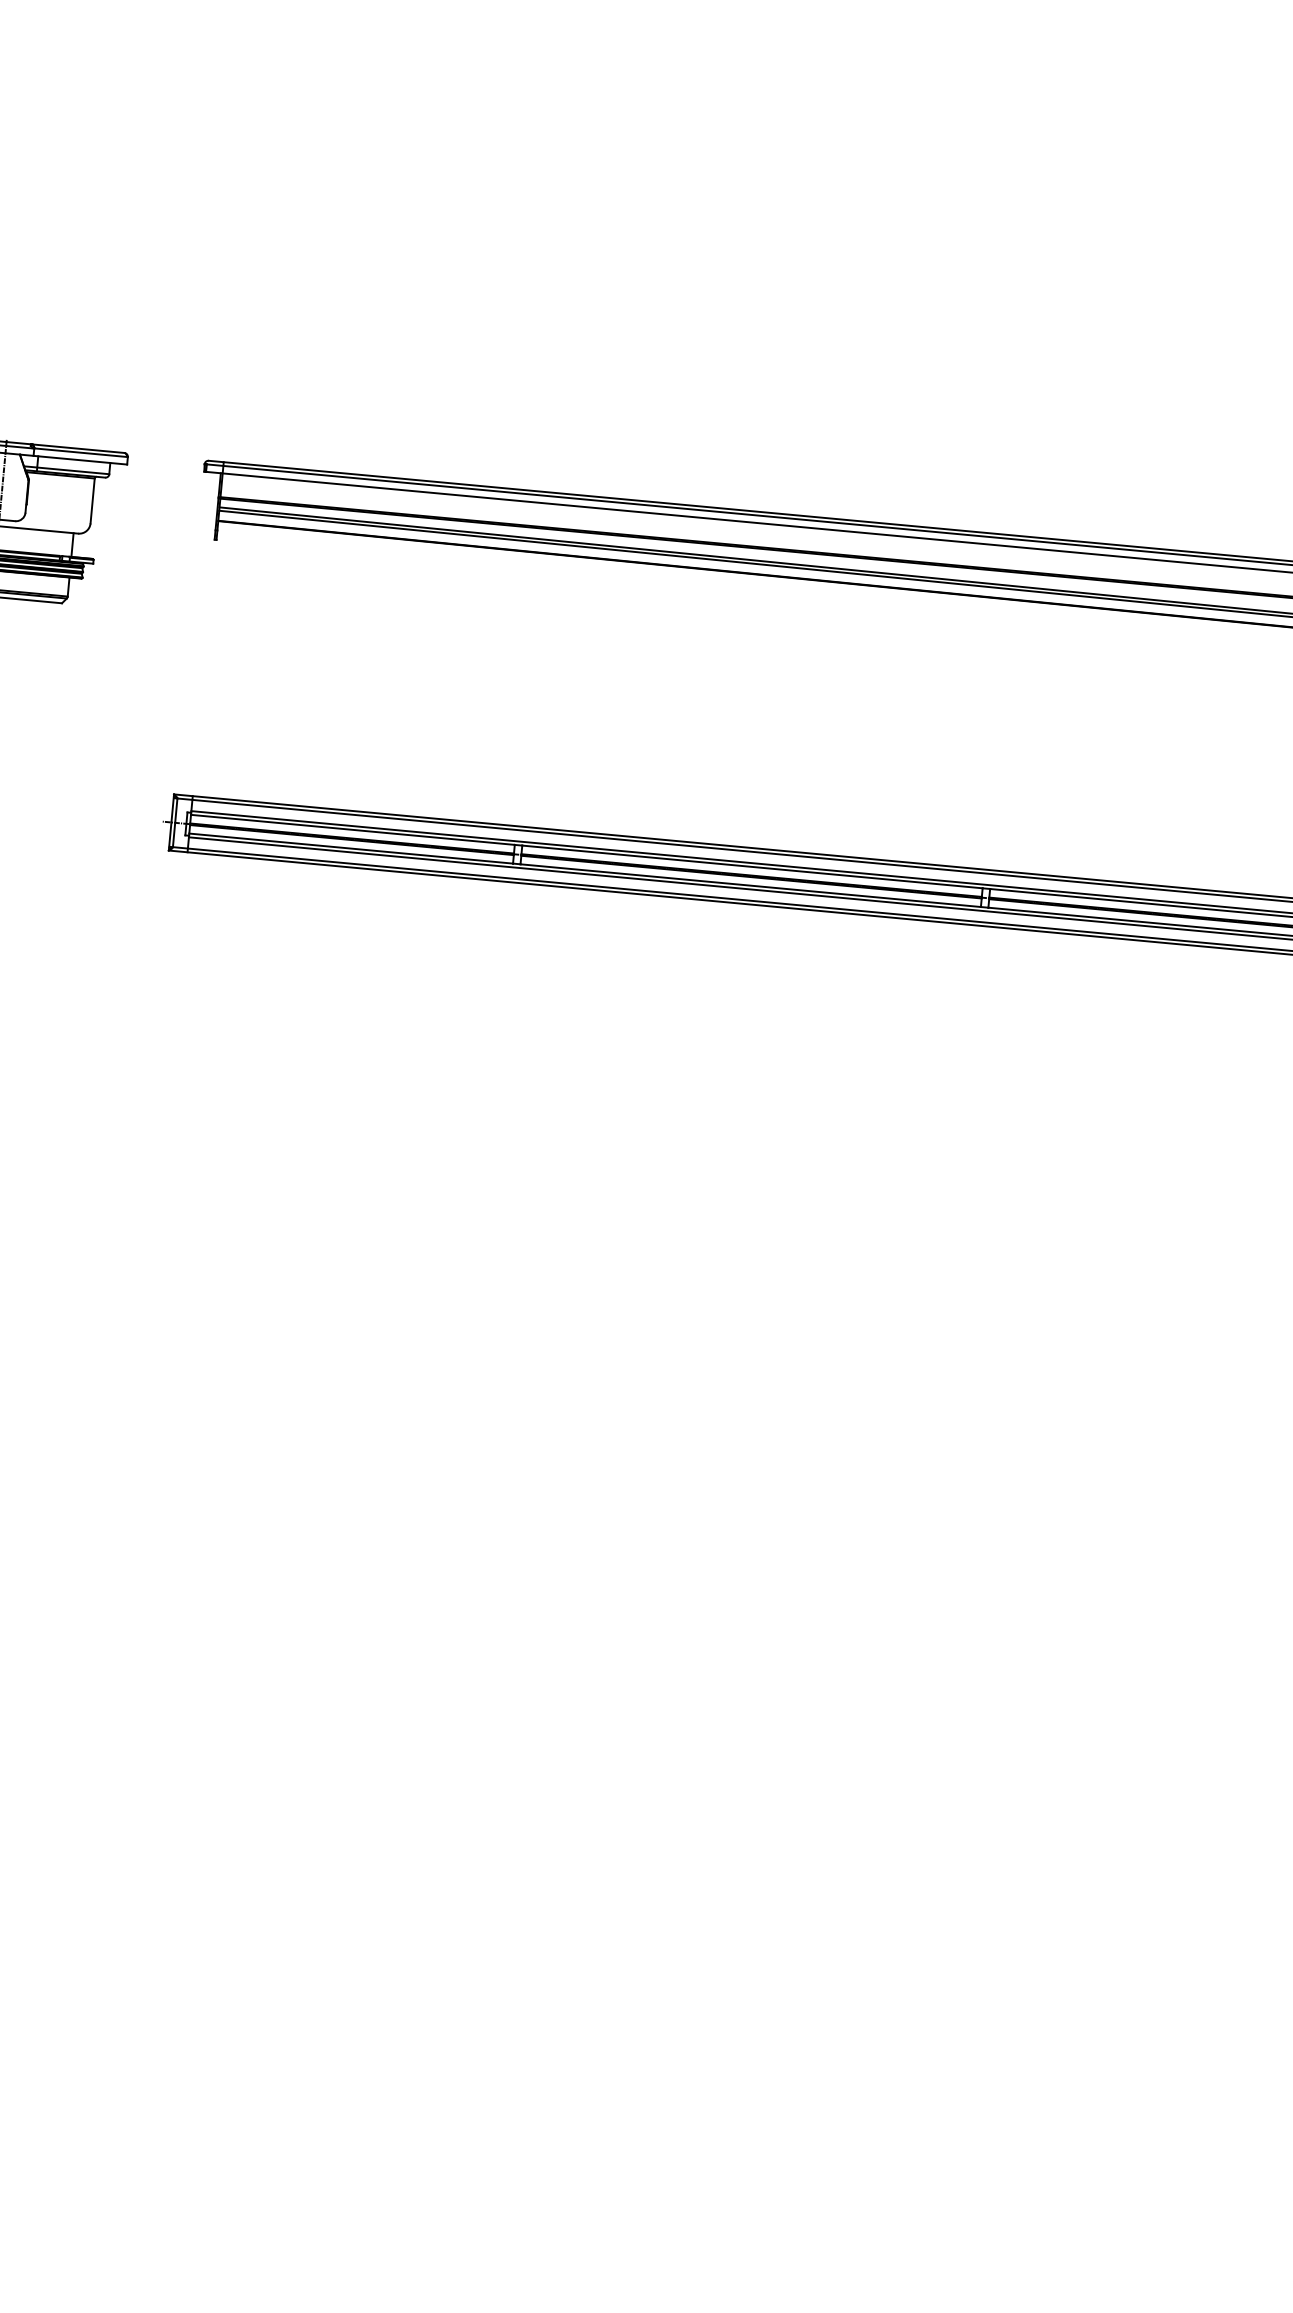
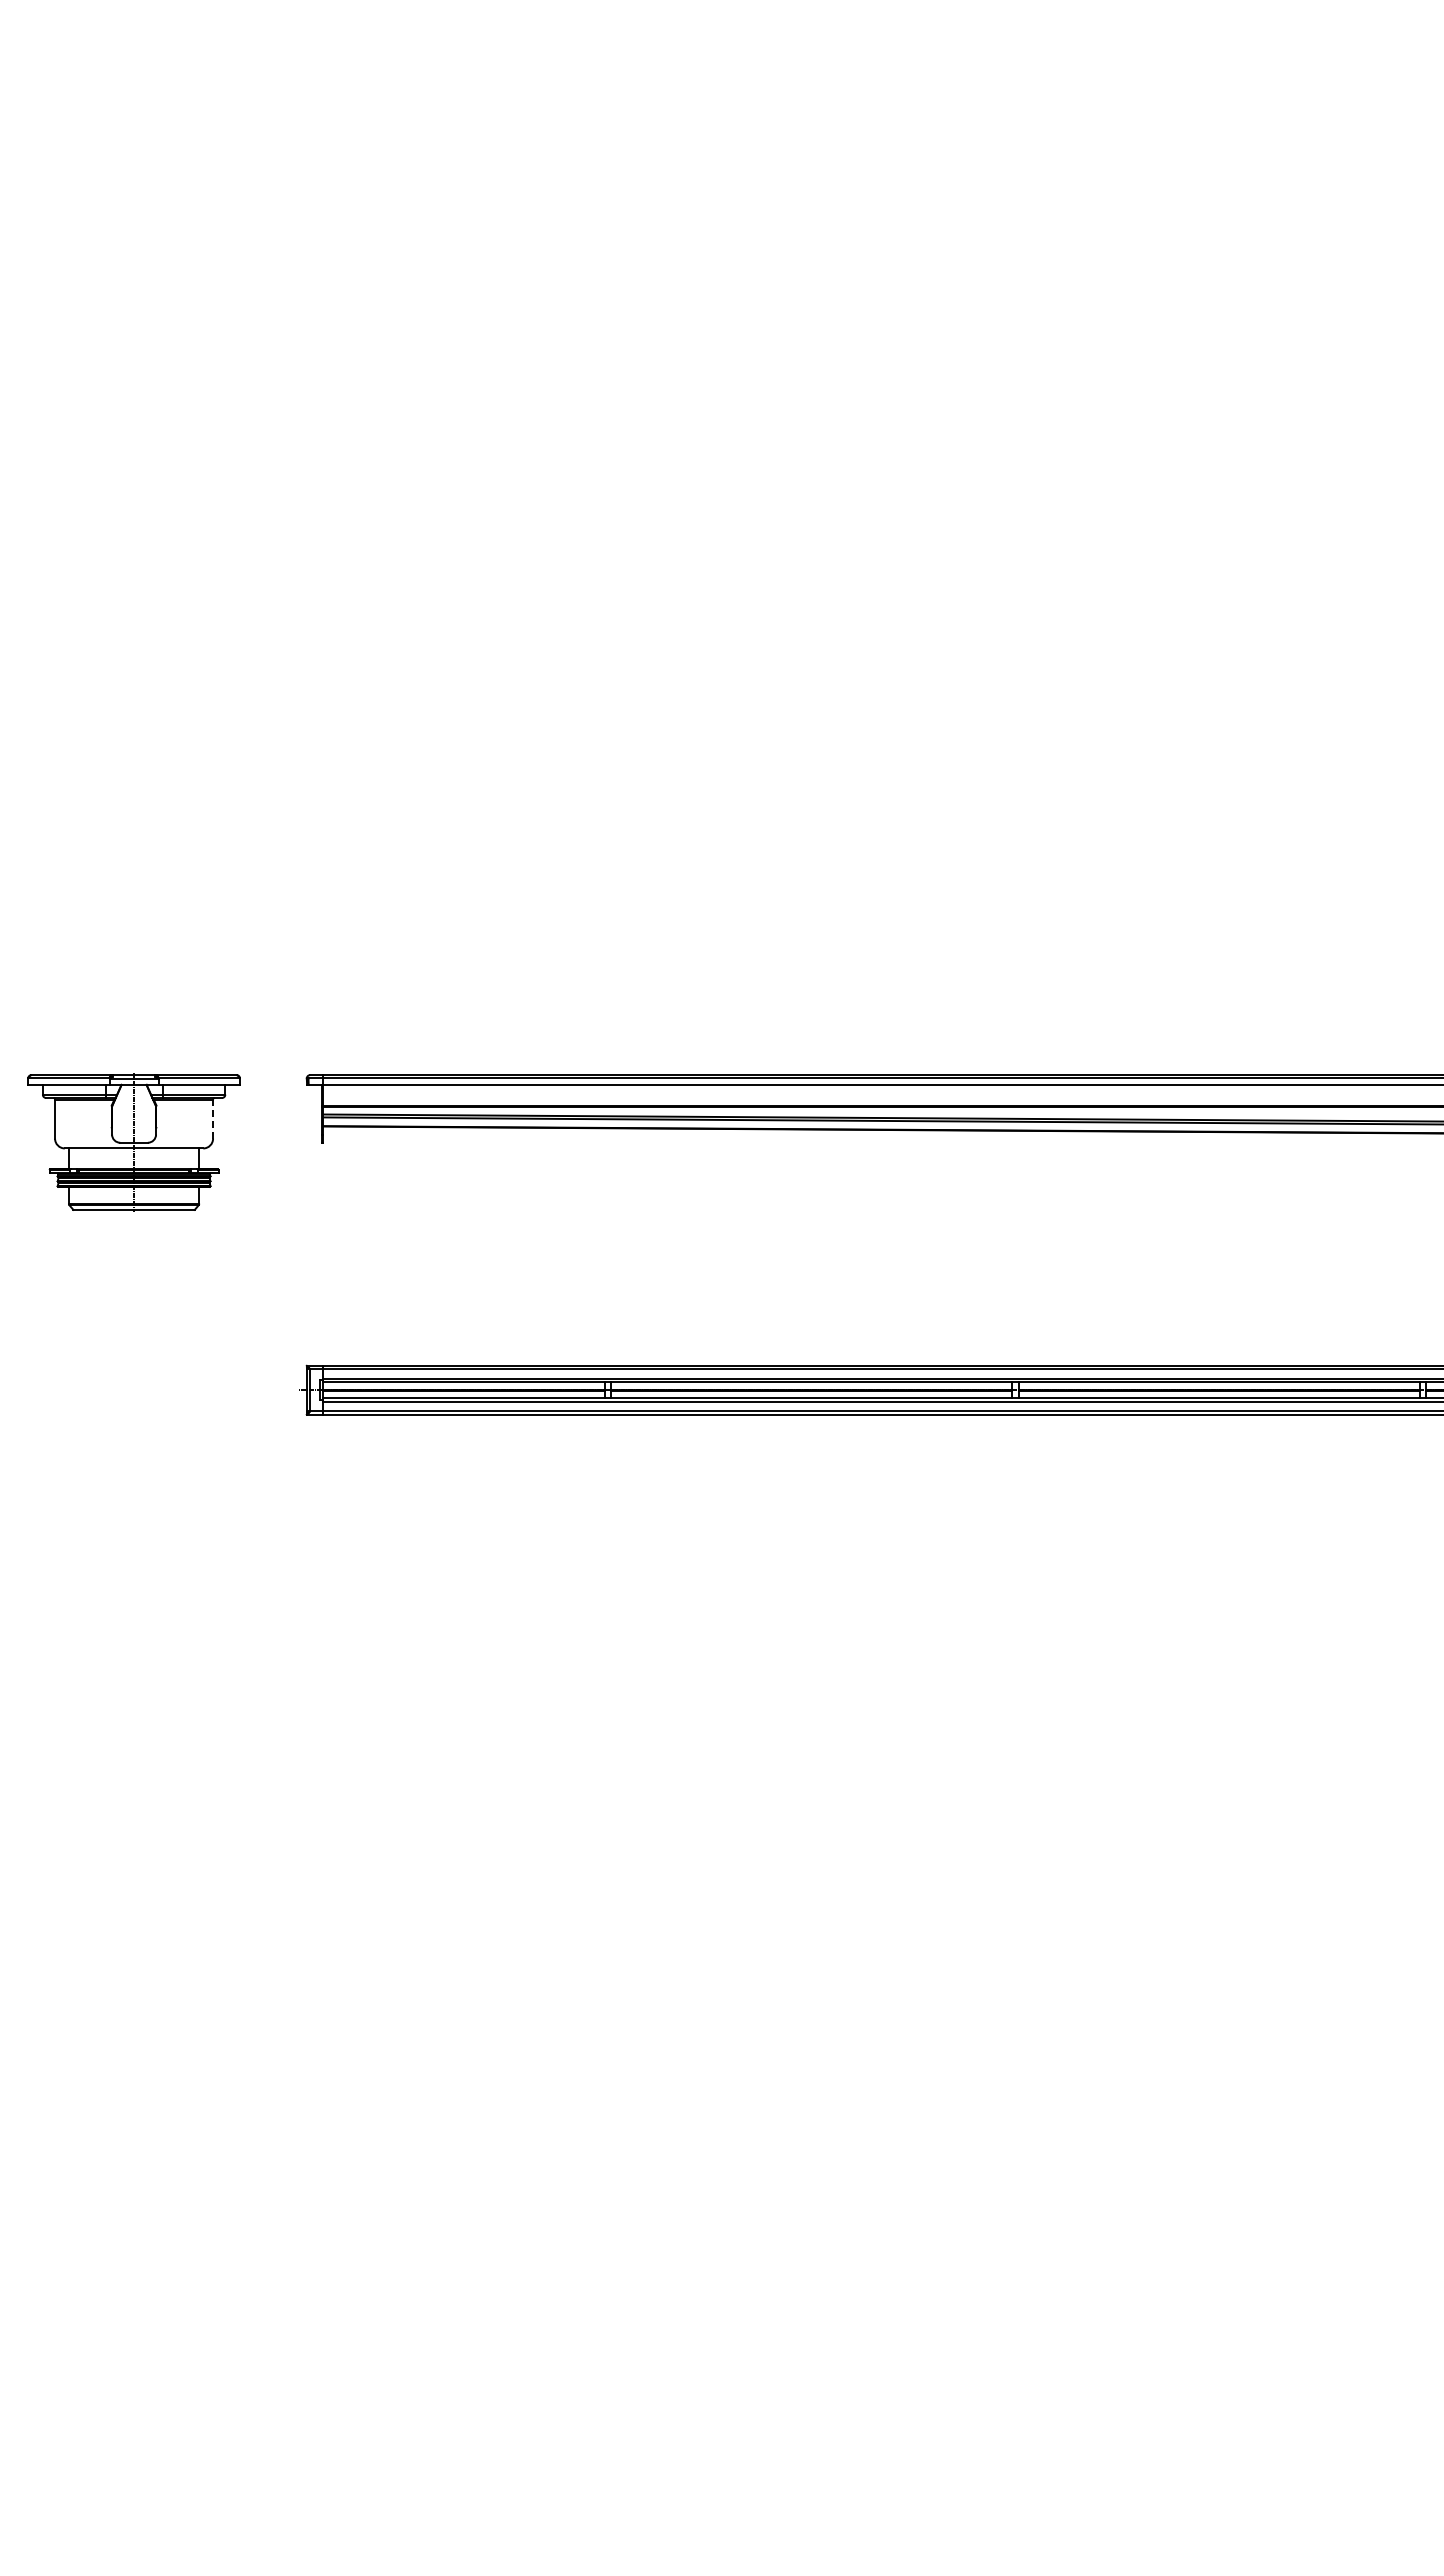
line: (93, 501) -> (213, 1119), solid -> dashed

